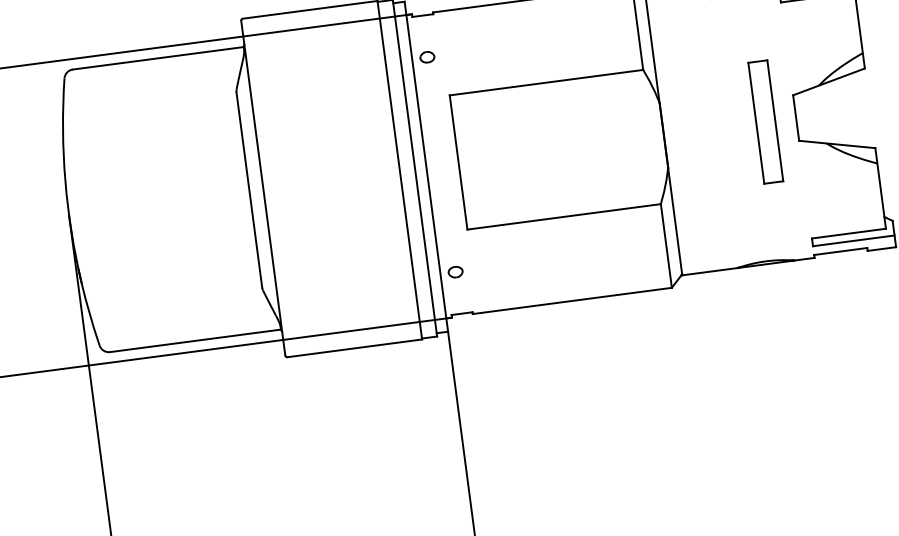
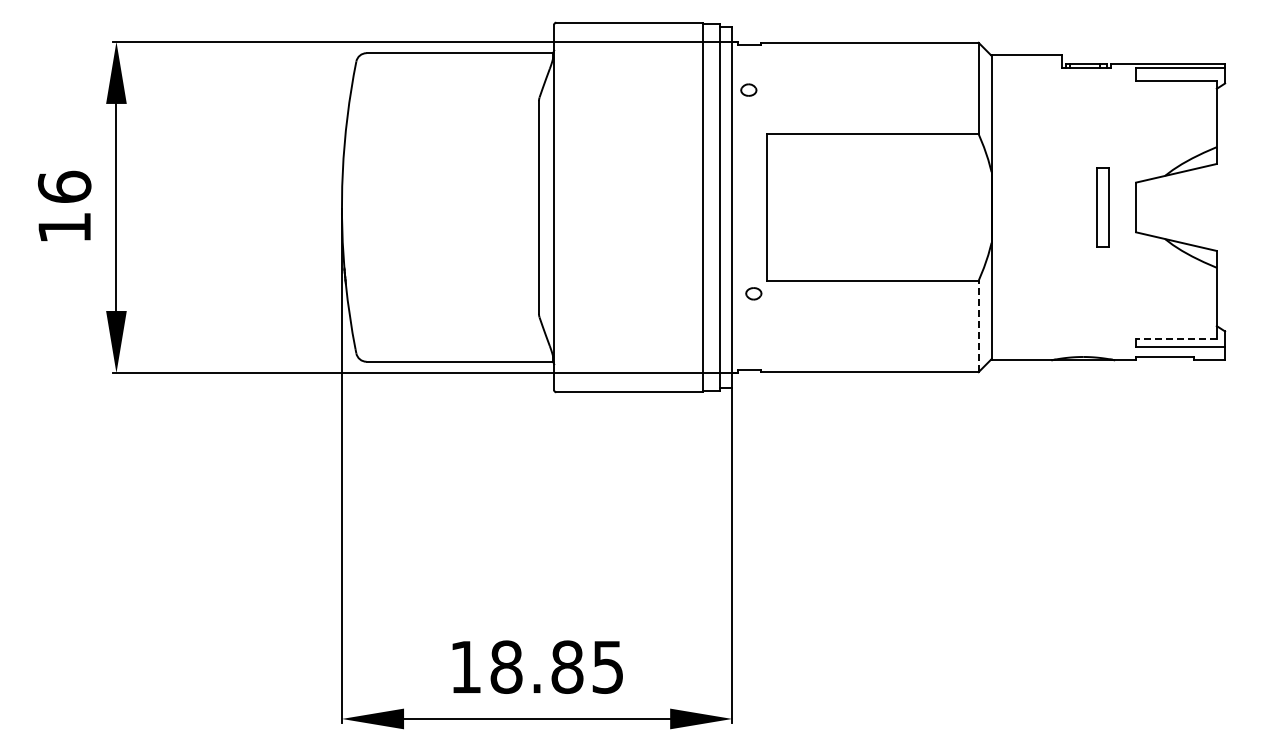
part: (765, 122) -> (1102, 207), size x0.6
line: (848, 233) -> (1175, 338), solid -> dashed
line: (666, 246) -> (978, 326), solid -> dashed
part: (455, 271) -> (753, 293), moved

